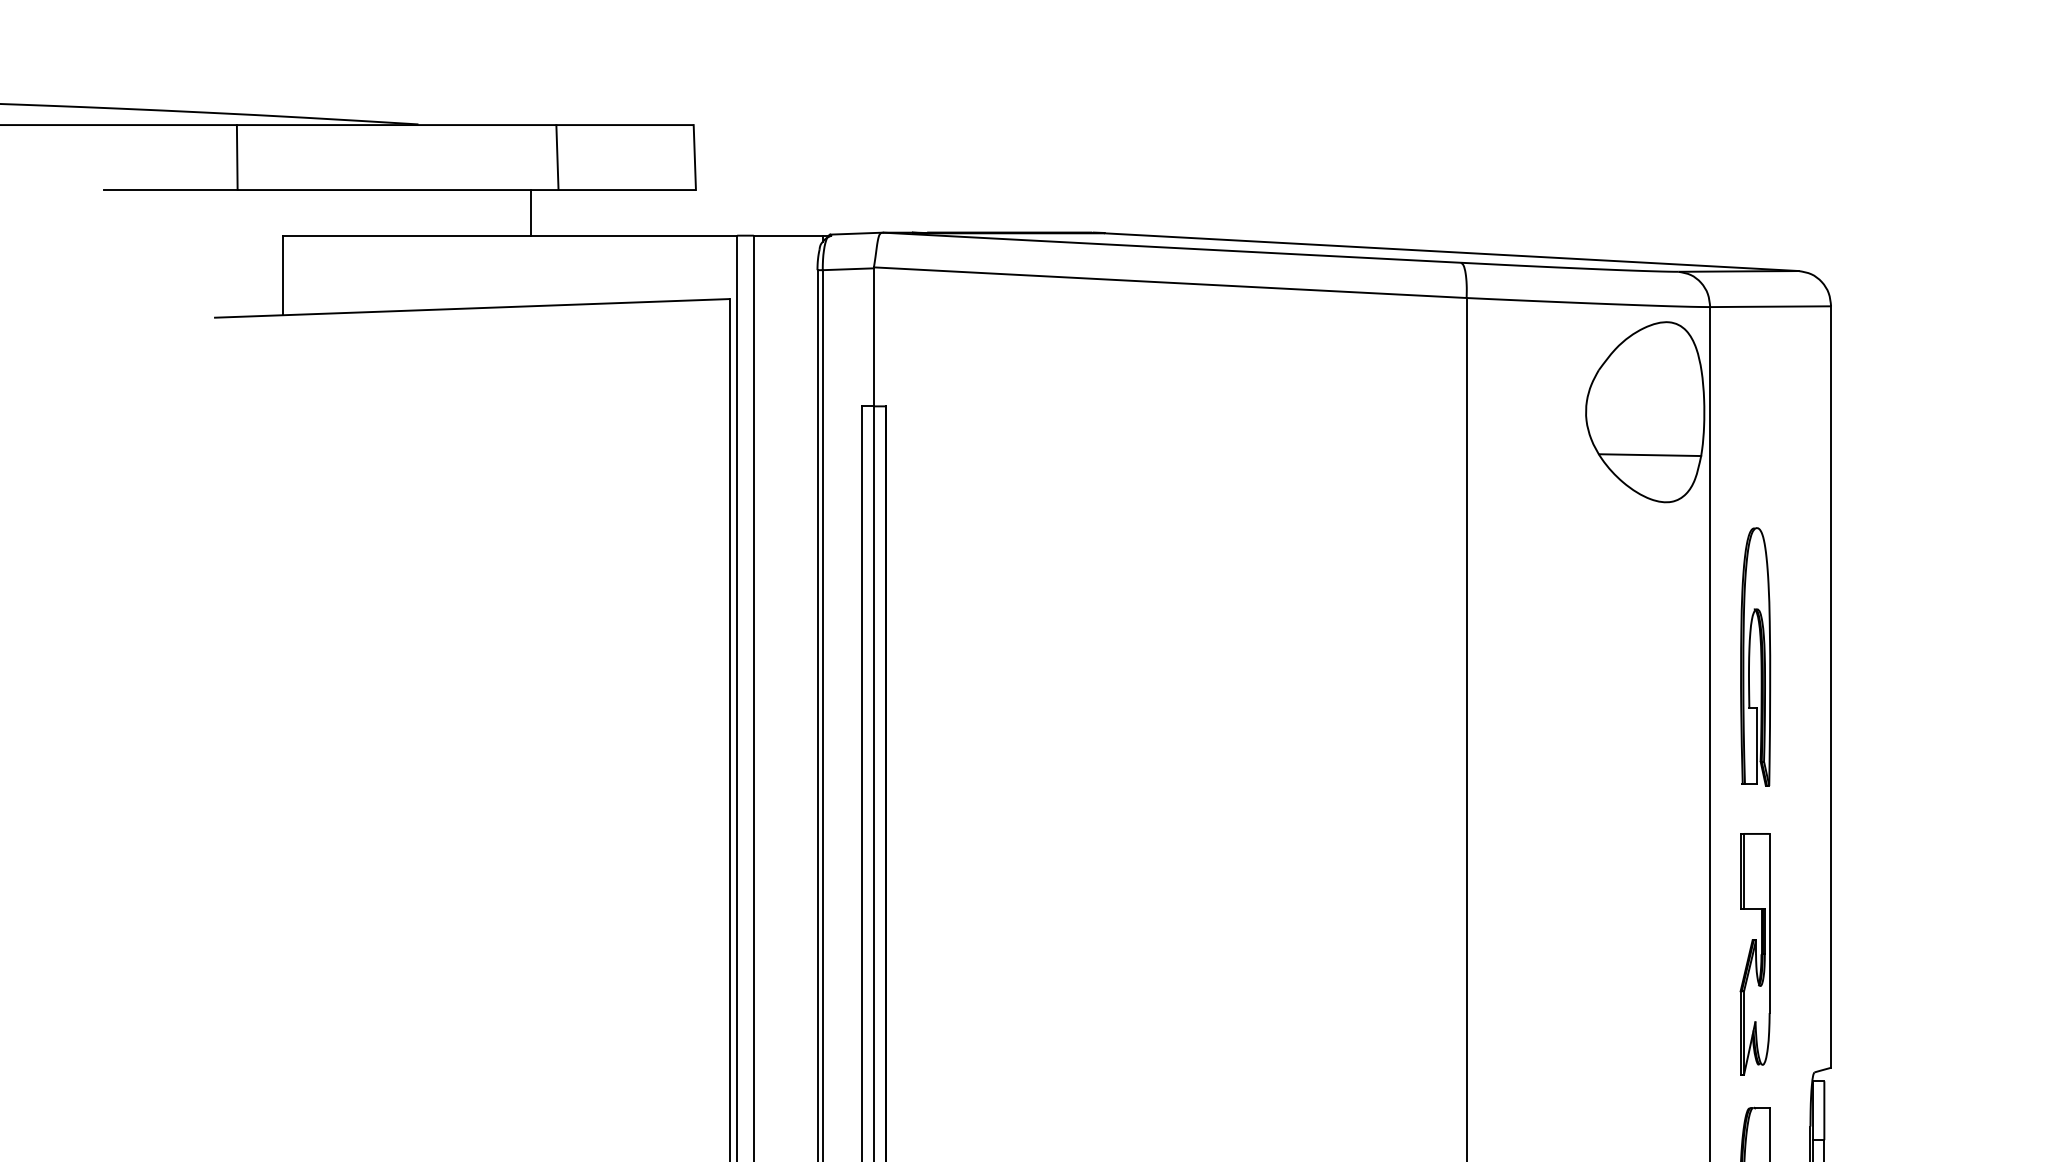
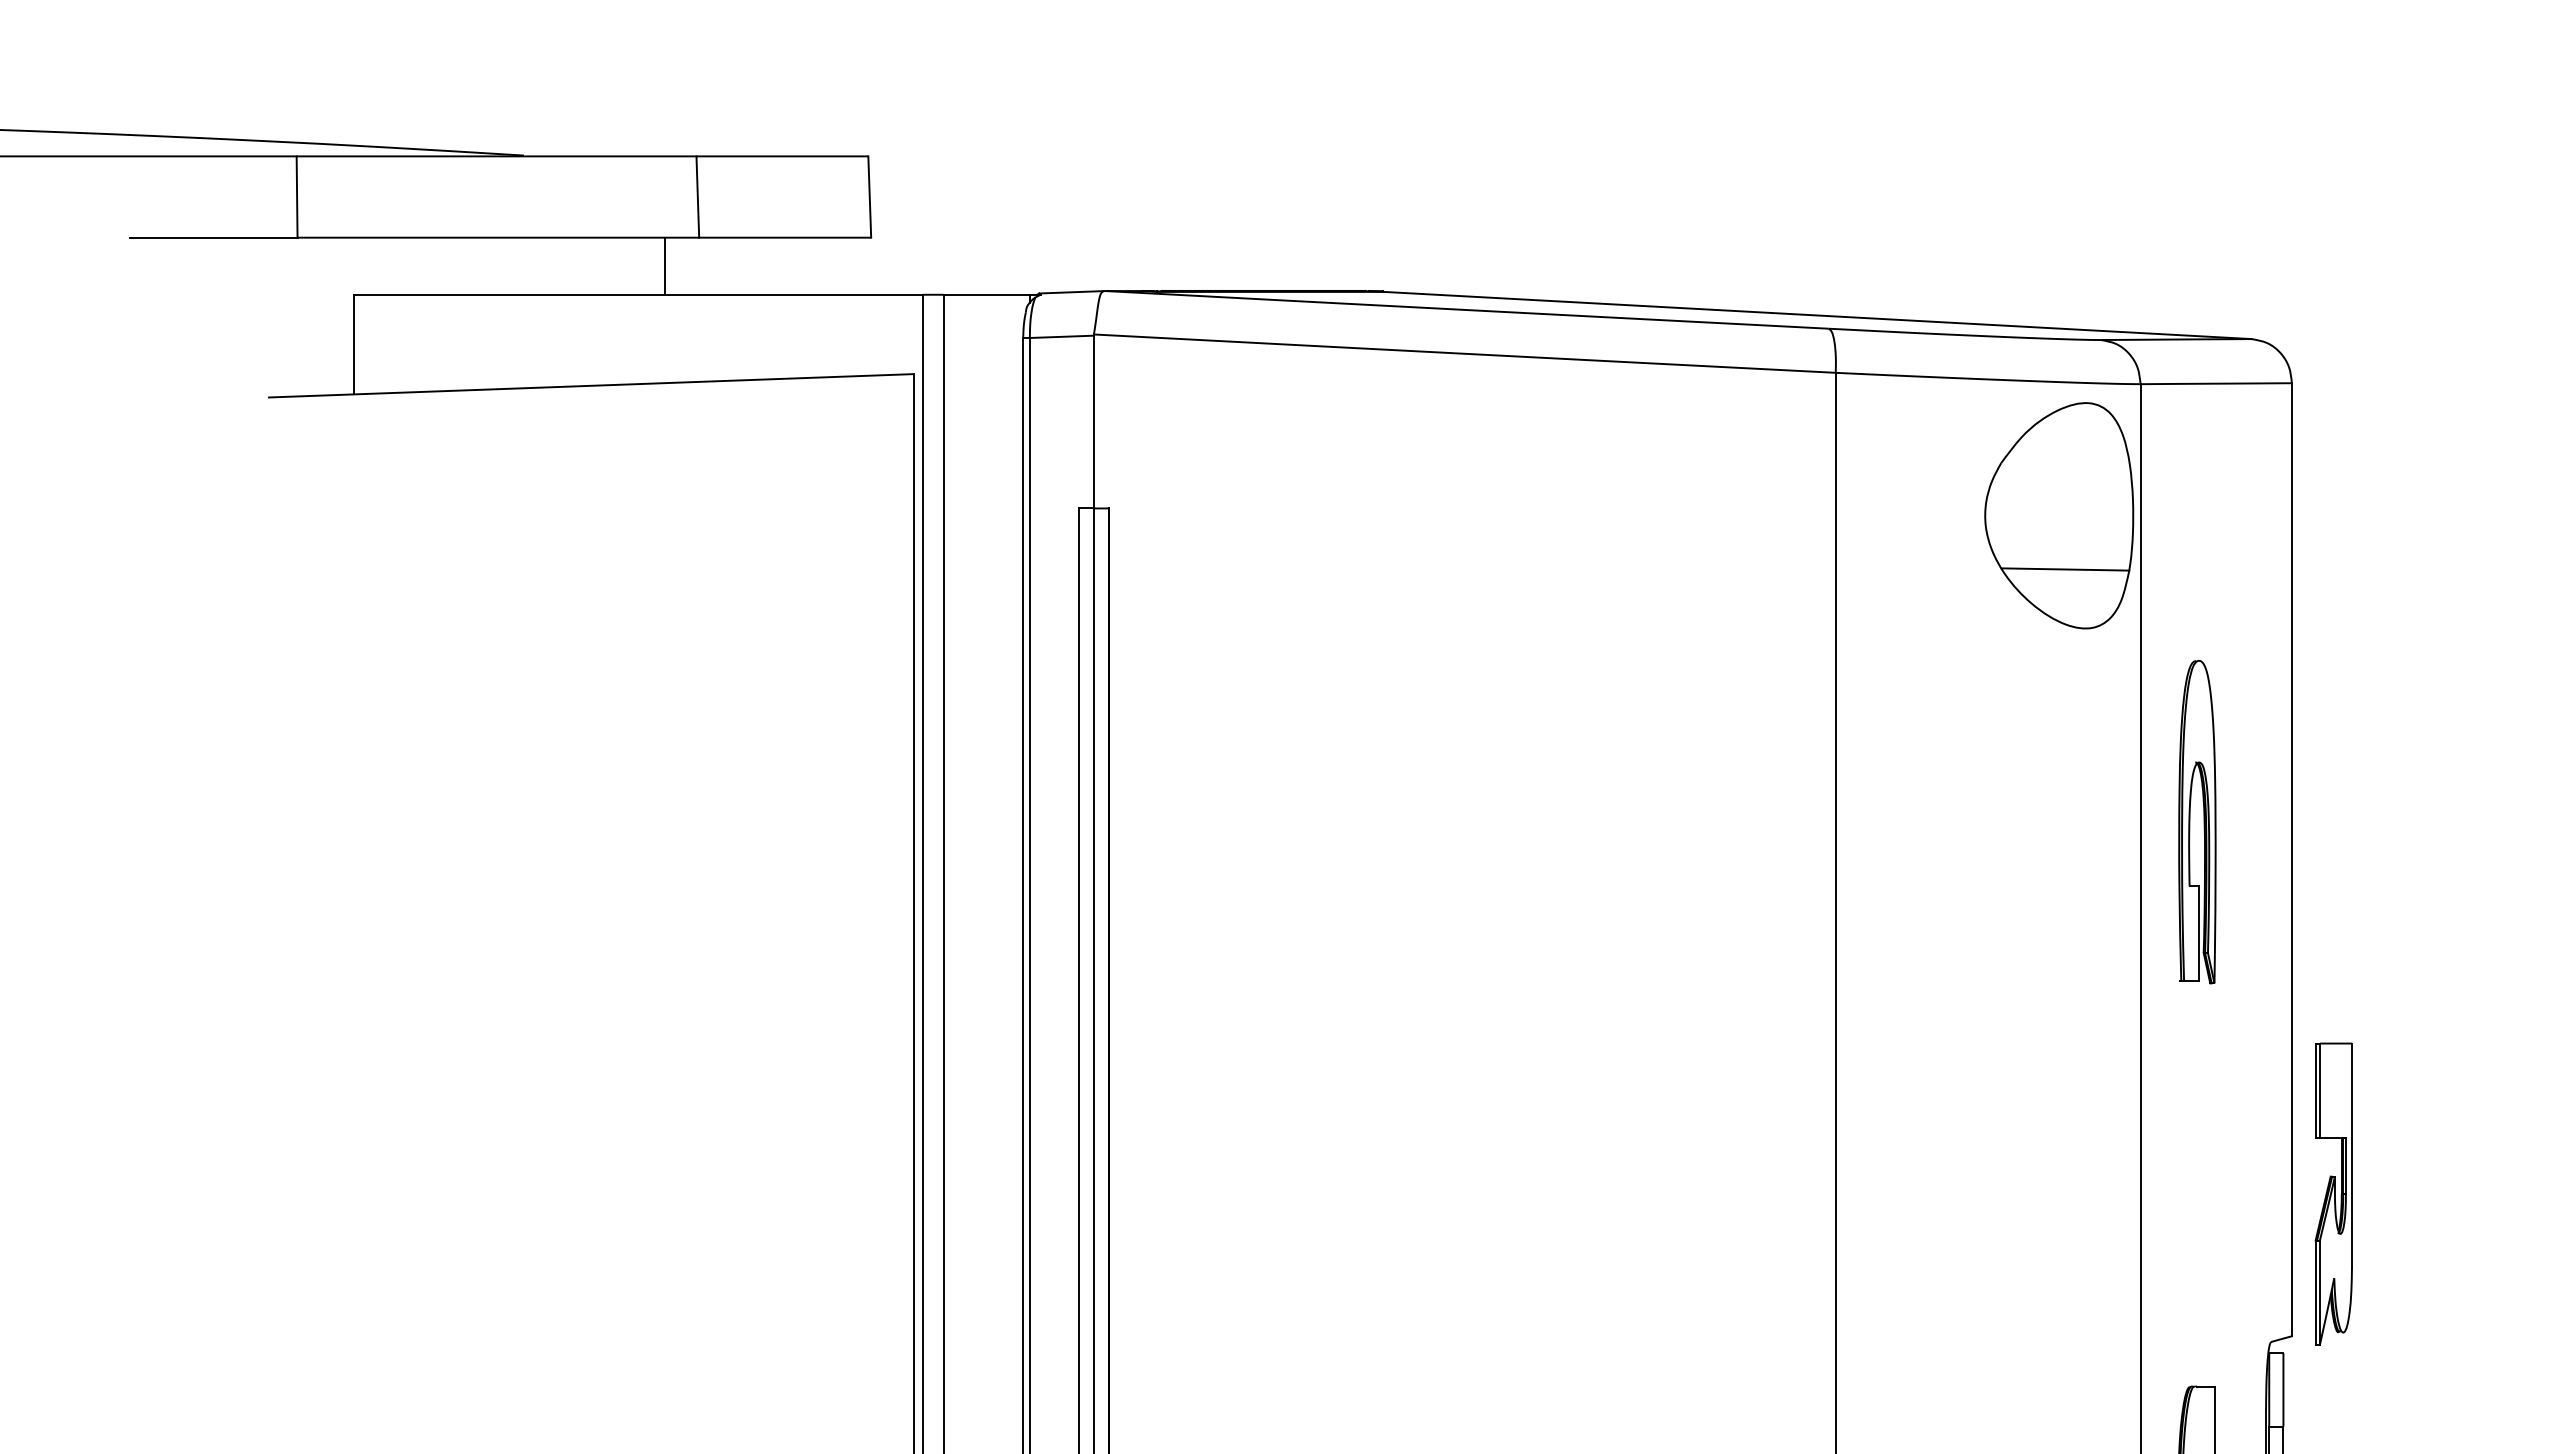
part: (1754, 953) -> (2333, 1193), moved

